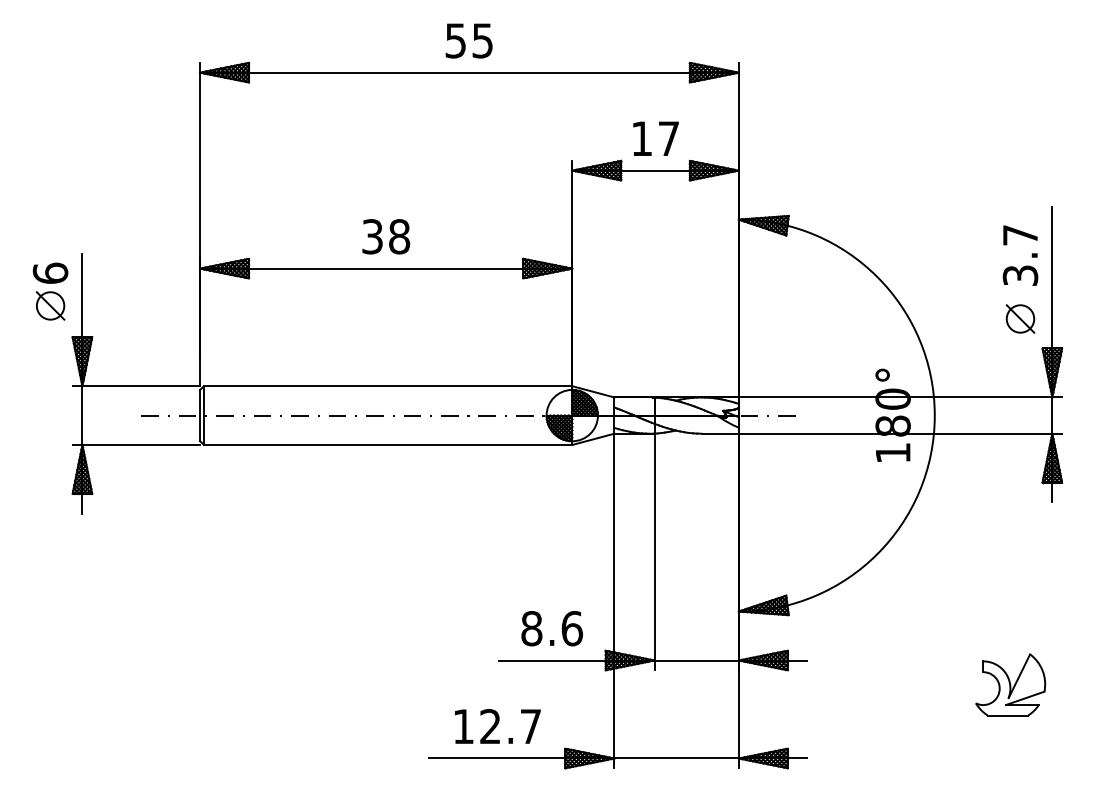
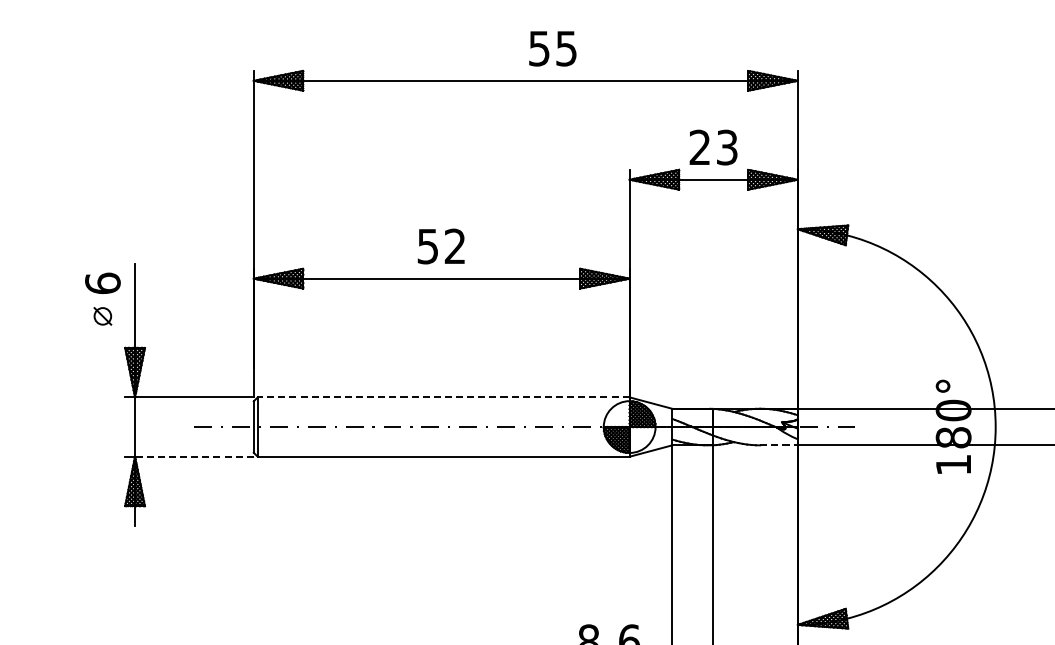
text: (468, 40) -> (552, 48), moved
text: (654, 138) -> (712, 147), 17 -> 23
text: (386, 236) -> (442, 246), 38 -> 52
part: (50, 305) -> (102, 315), size x0.6
line: (387, 386) -> (443, 397), solid -> dashed
line: (720, 433) -> (779, 445), solid -> dashed
line: (141, 444) -> (194, 456), solid -> dashed

